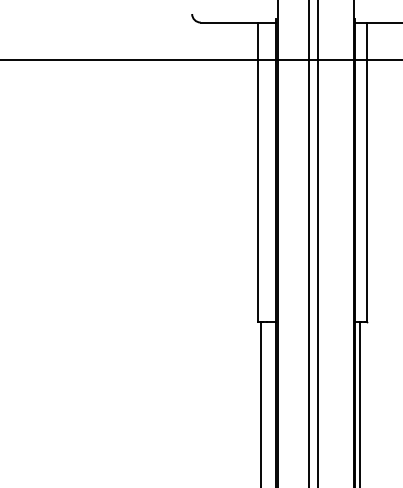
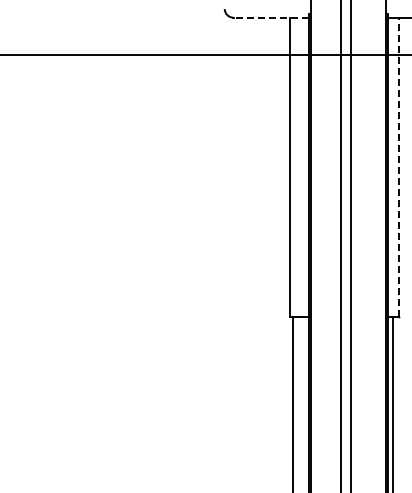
line: (237, 22) -> (270, 17), solid -> dashed
line: (366, 172) -> (399, 167), solid -> dashed

